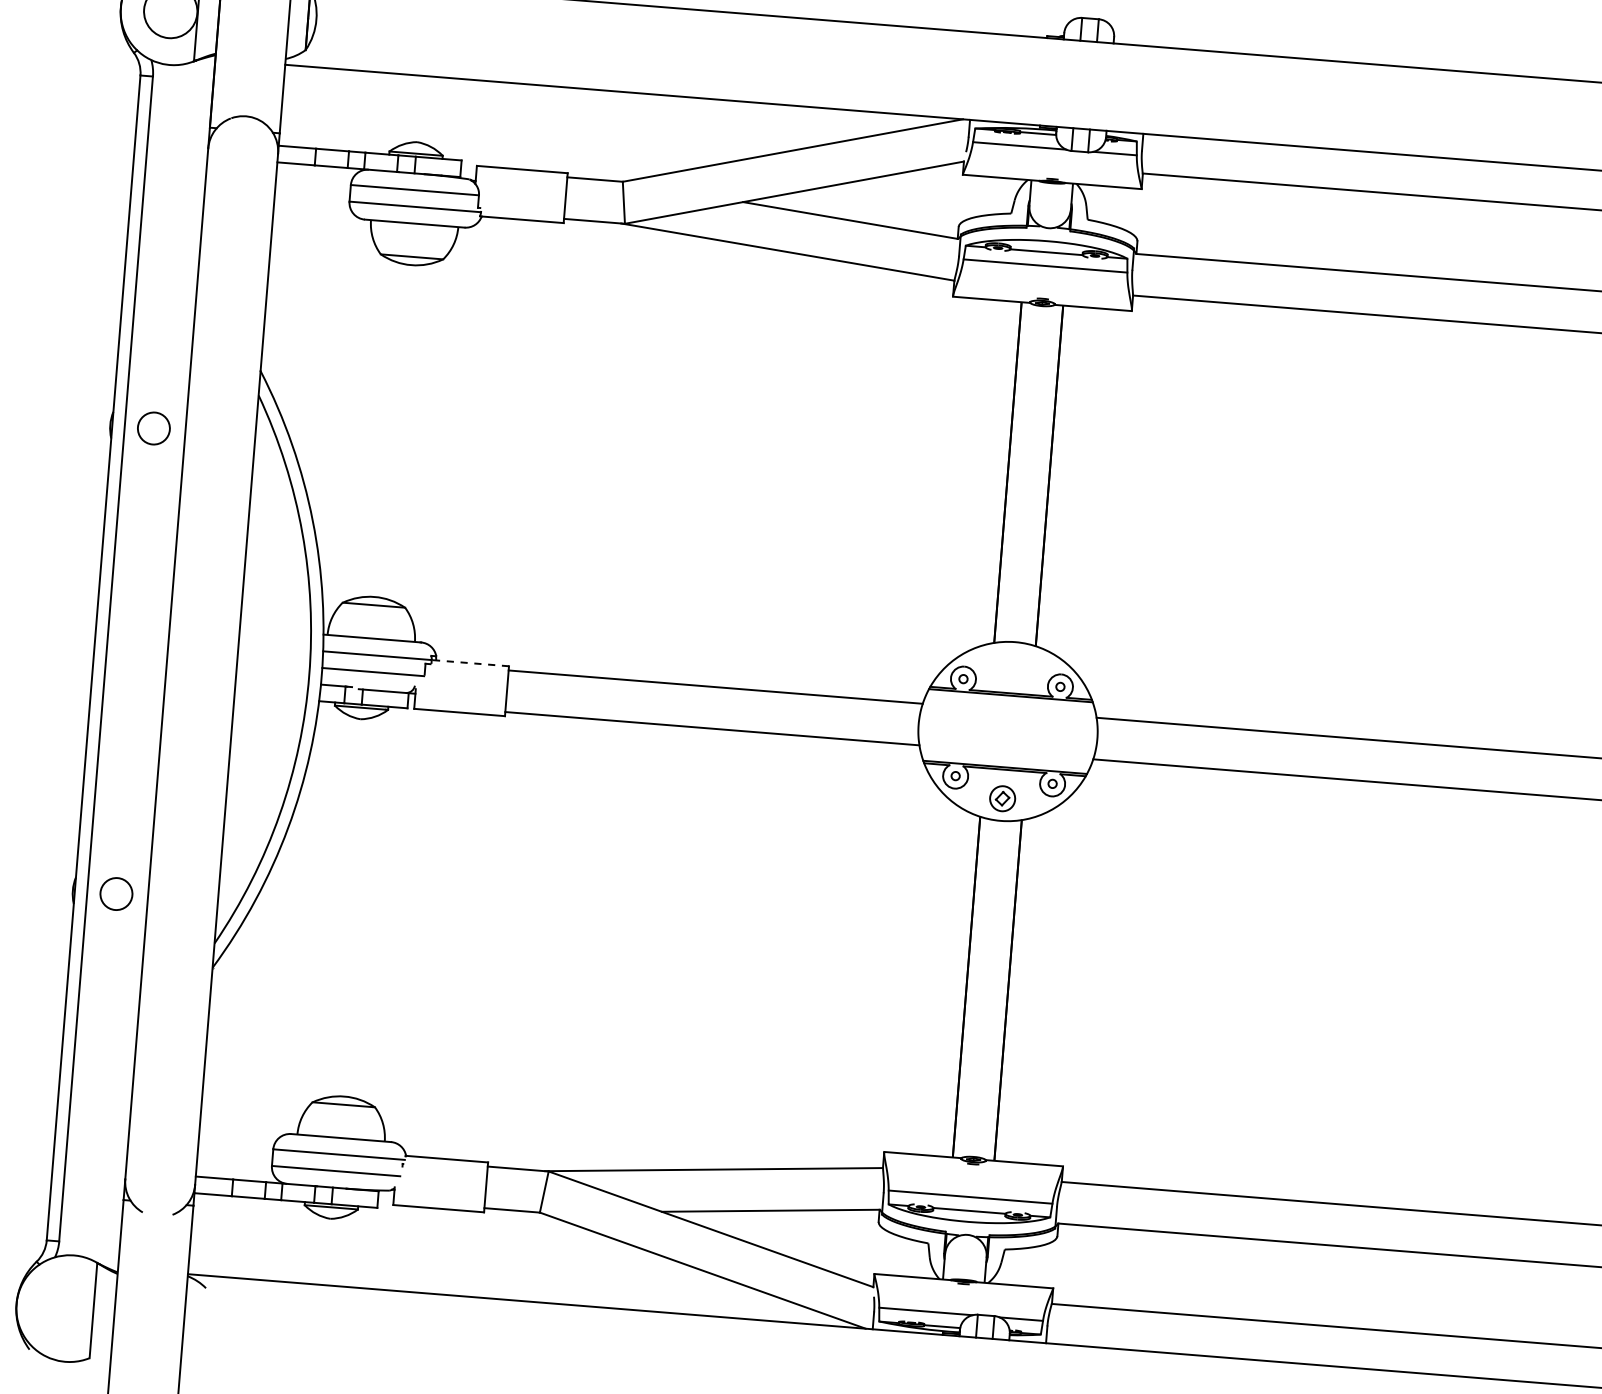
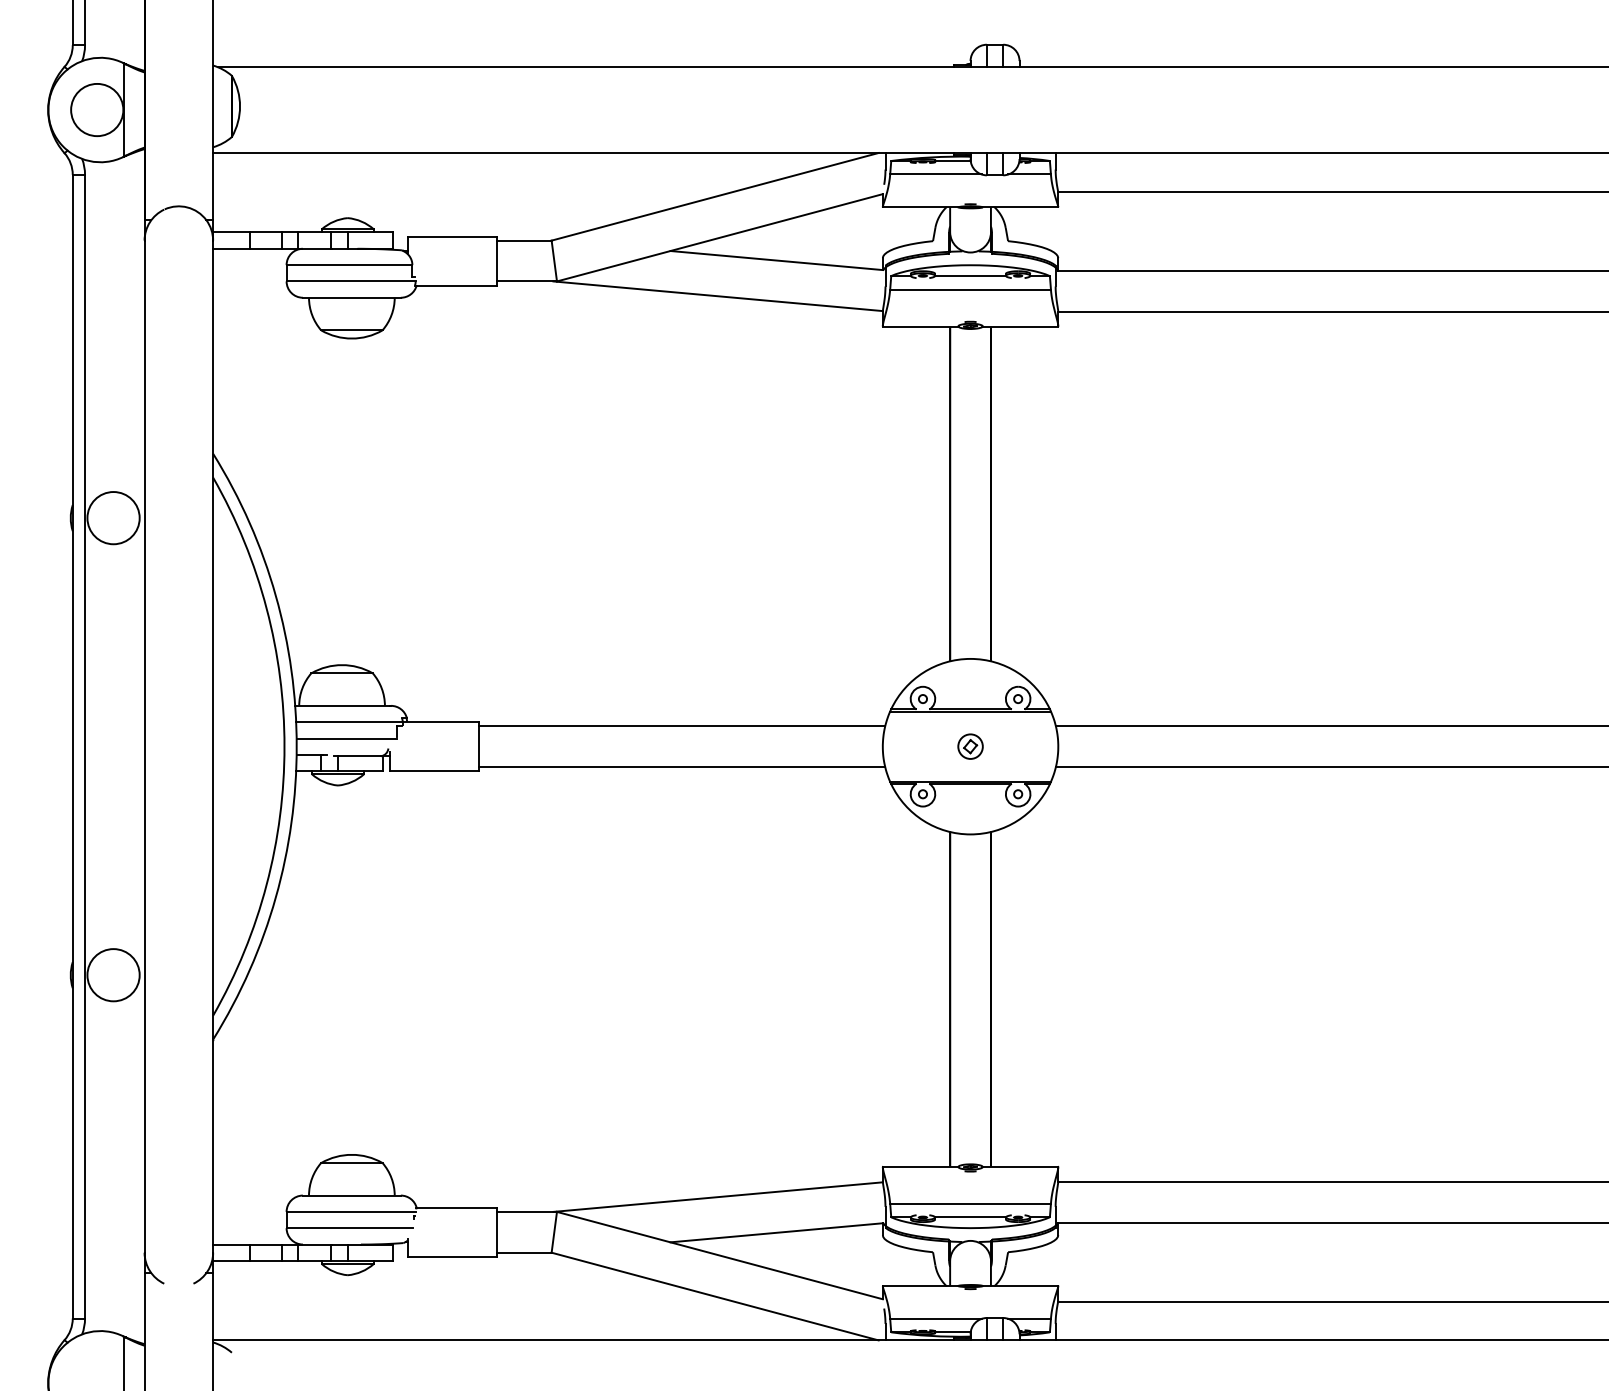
circle: (153, 428) -> (113, 518), size x1.67
line: (470, 663) -> (440, 722), dashed -> solid
part: (1002, 798) -> (970, 746), moved
circle: (116, 894) -> (113, 975), size x1.67

